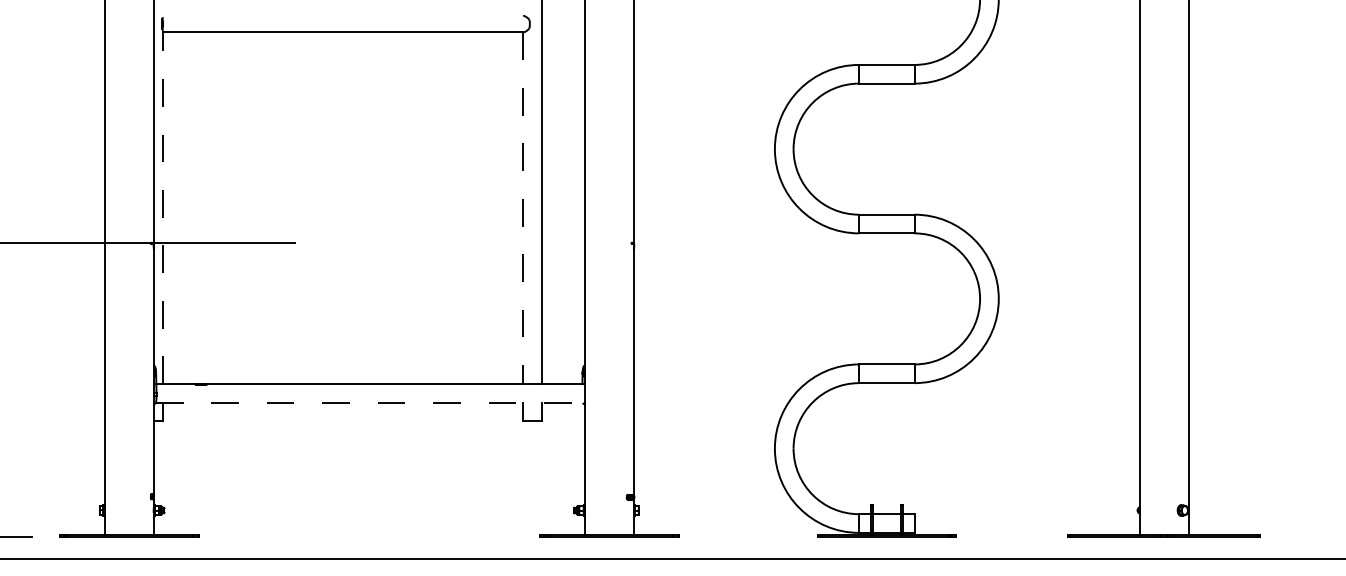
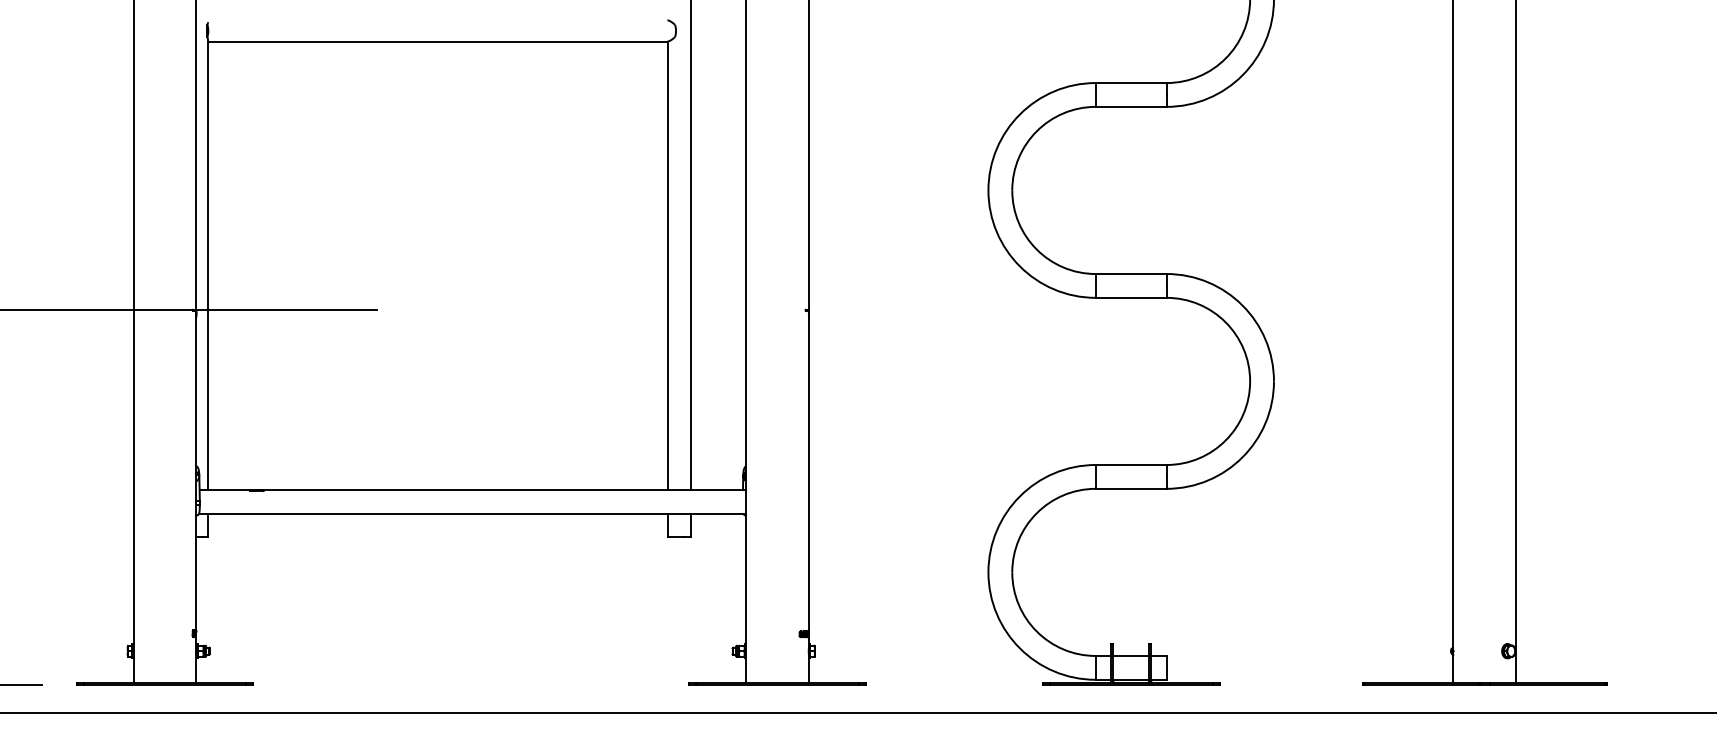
line: (162, 207) -> (207, 264), dashed -> solid
line: (523, 208) -> (667, 266), dashed -> solid
line: (370, 402) -> (472, 513), dashed -> solid

